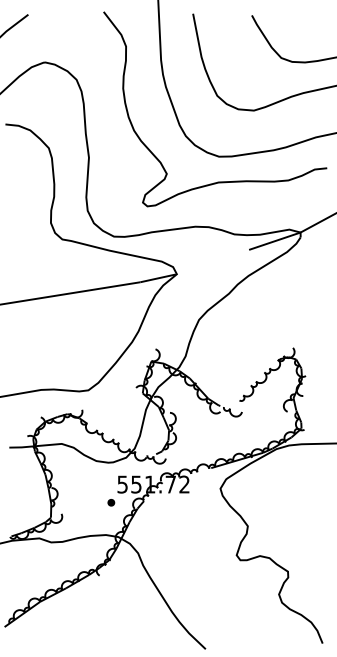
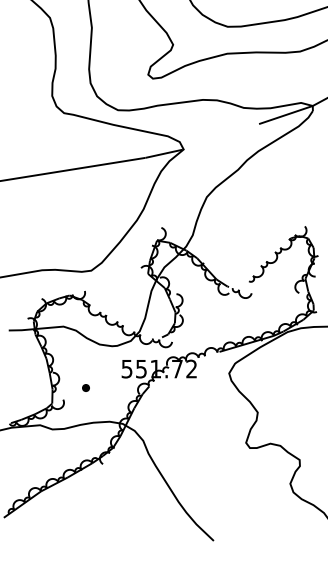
part: (111, 502) -> (86, 387), moved

